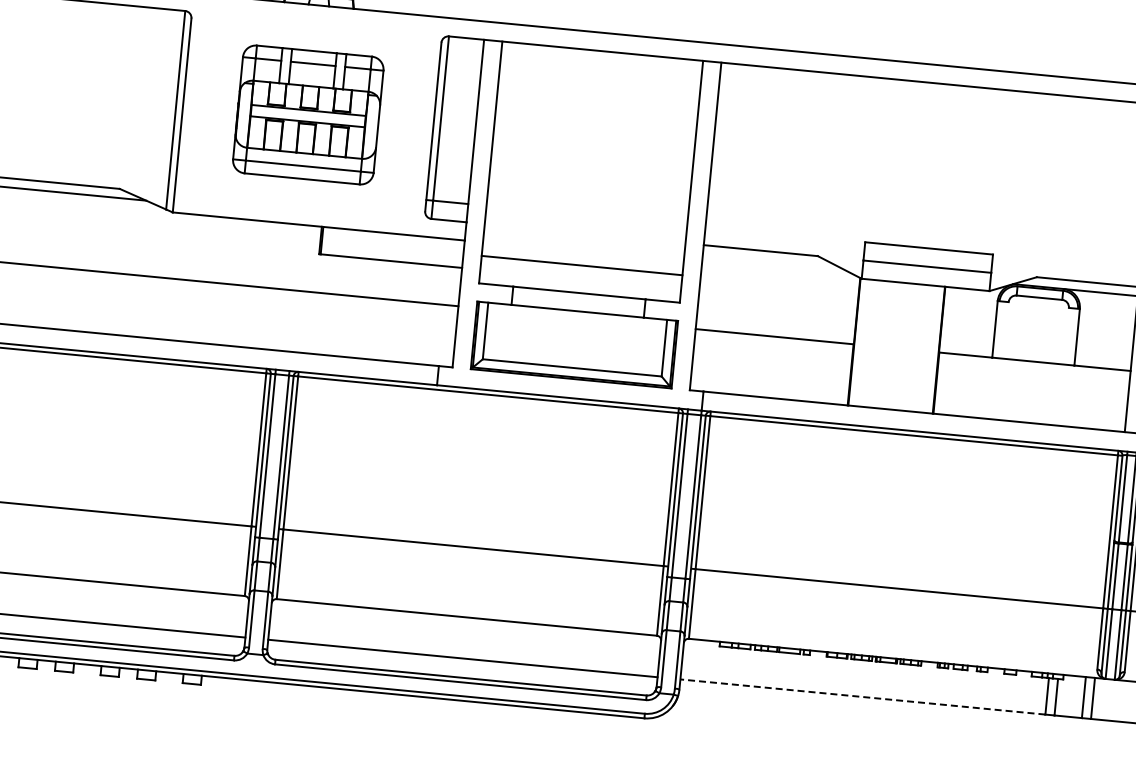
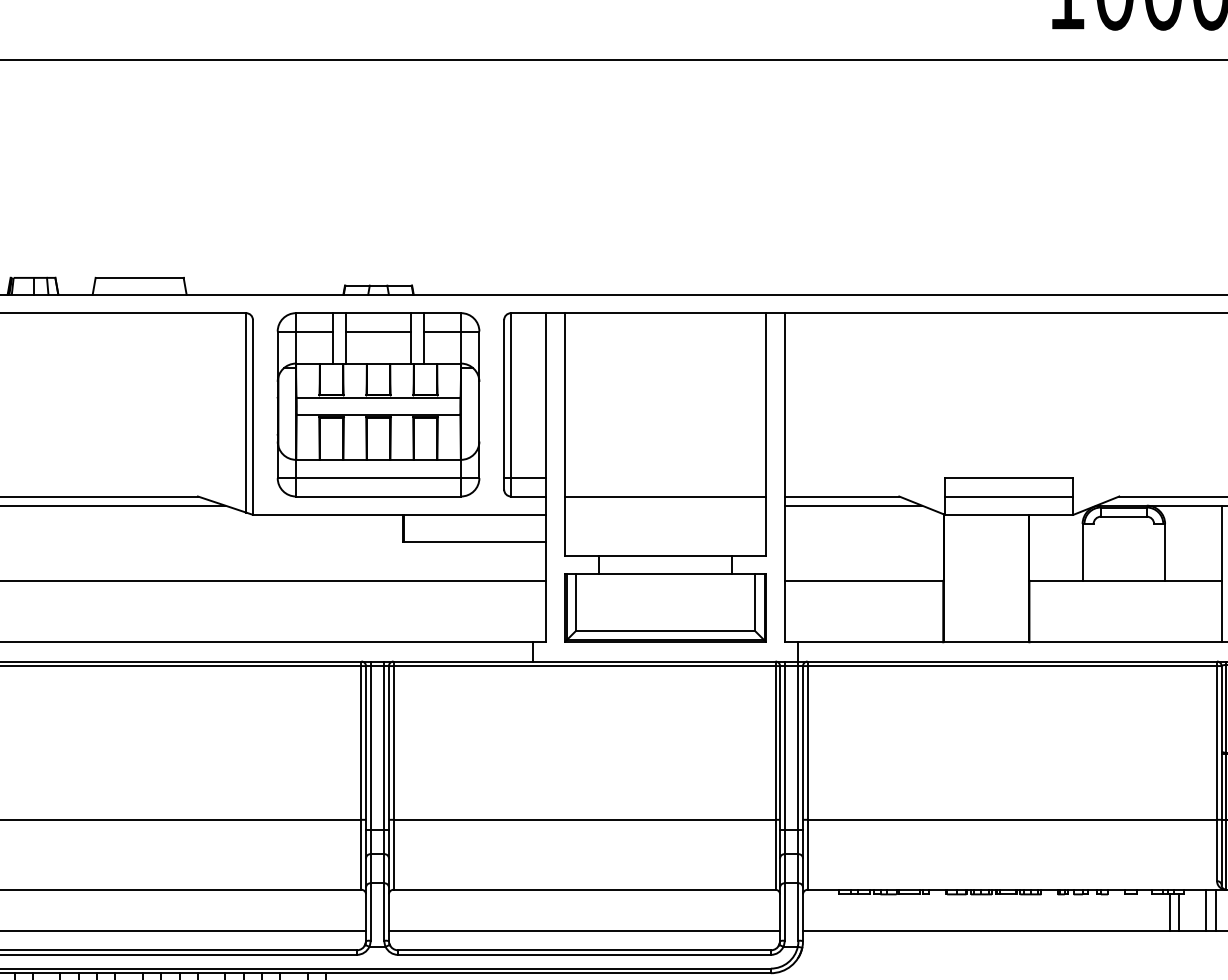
part: (308, 114) -> (378, 404), size x1.43
line: (771, 260) -> (853, 505), added
line: (582, 265) -> (665, 496), moved
line: (862, 697) -> (985, 931), dashed -> solid

